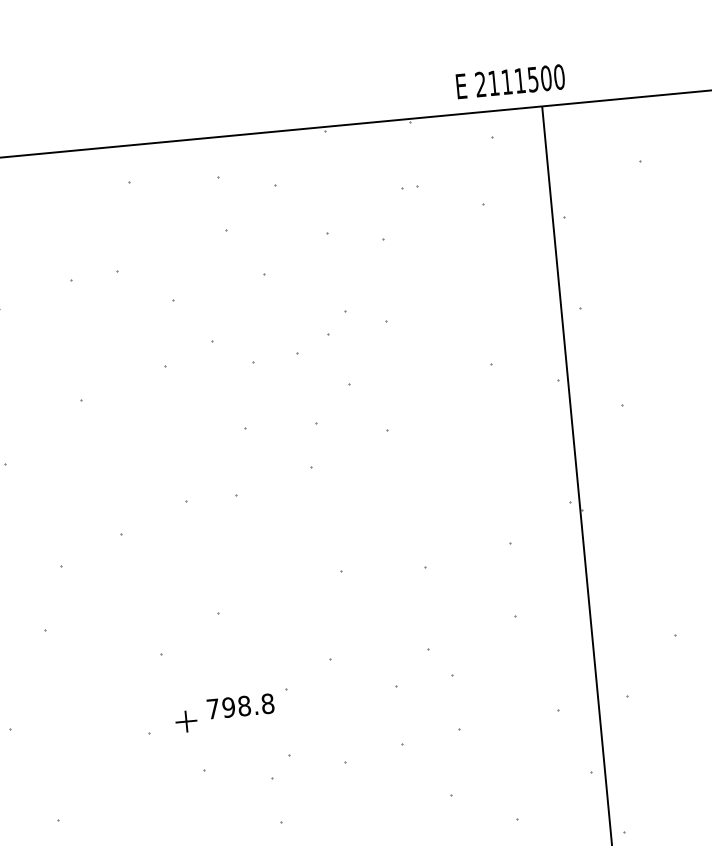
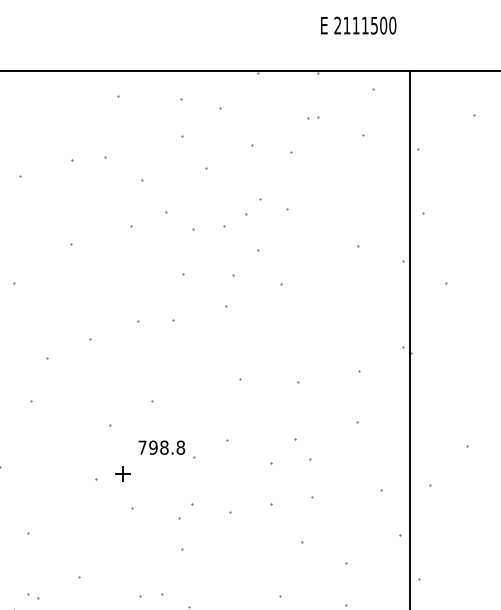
text: (510, 81) -> (358, 25), moved
text: (240, 706) -> (161, 447), moved

